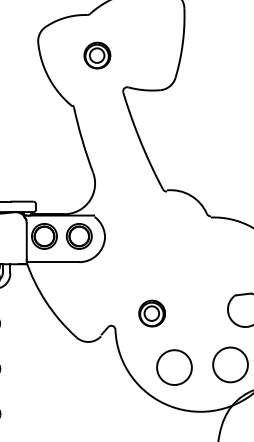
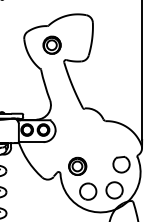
part: (96, 54) -> (51, 44), size x1.43
part: (151, 311) -> (77, 165), size x1.43

